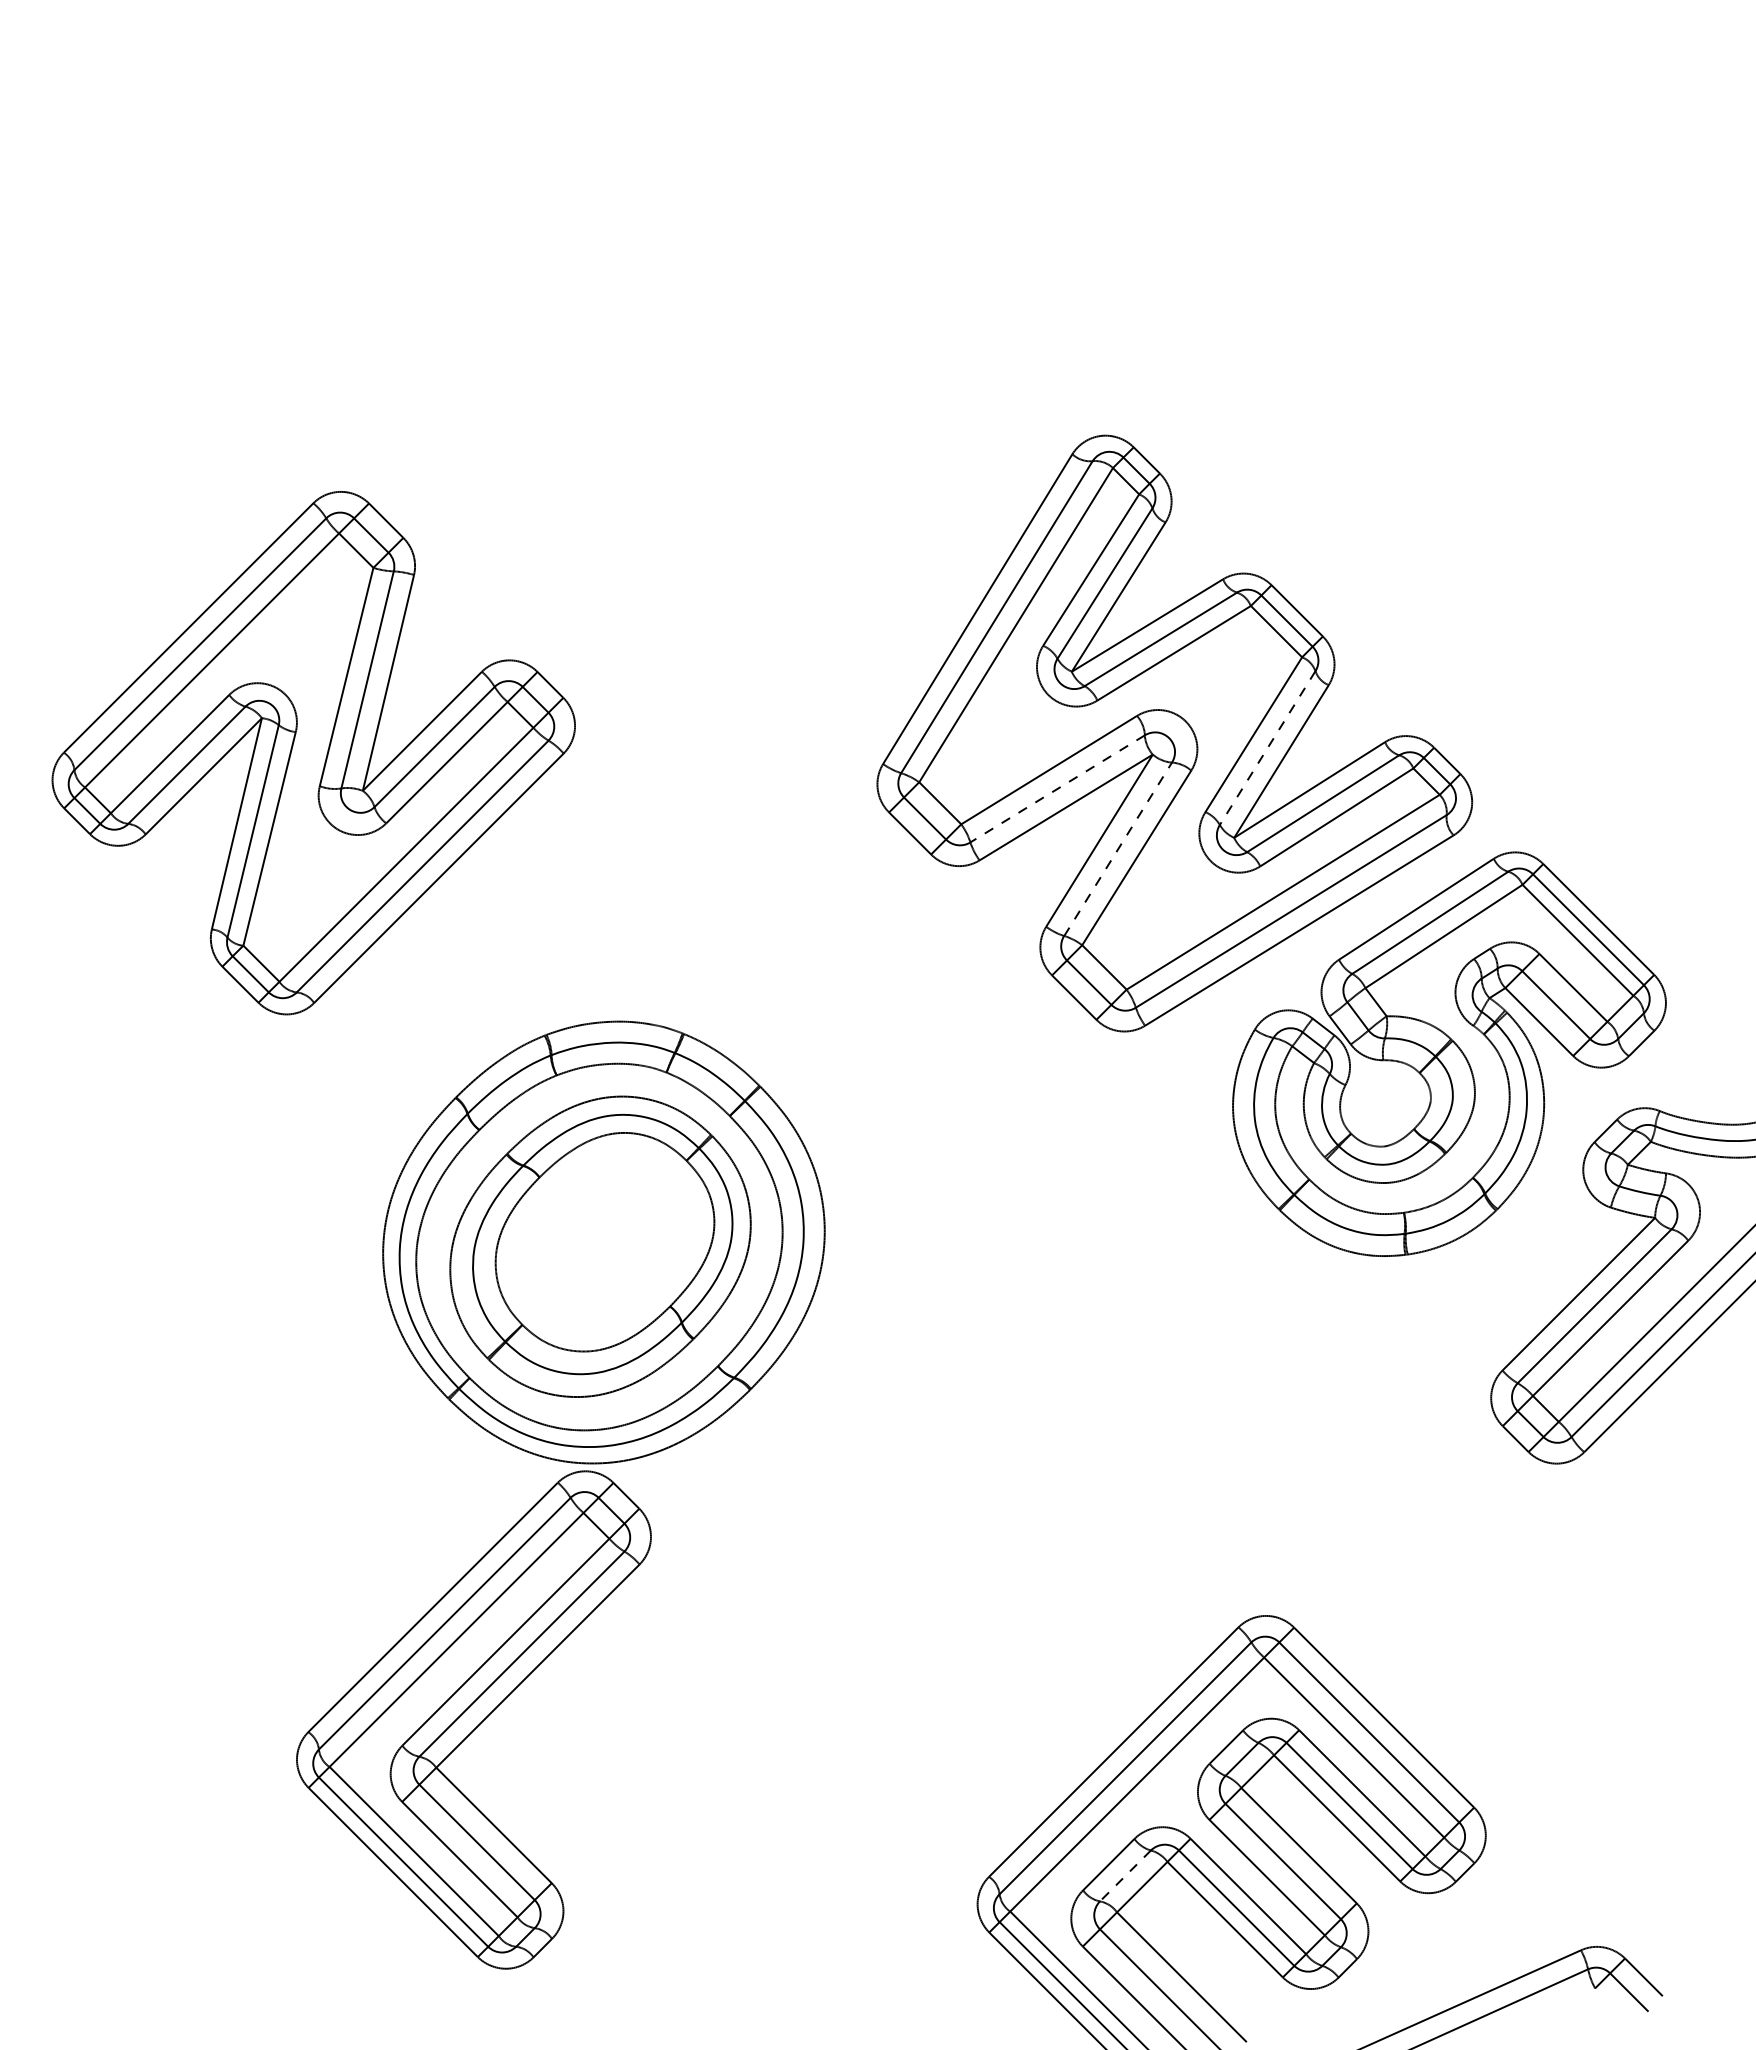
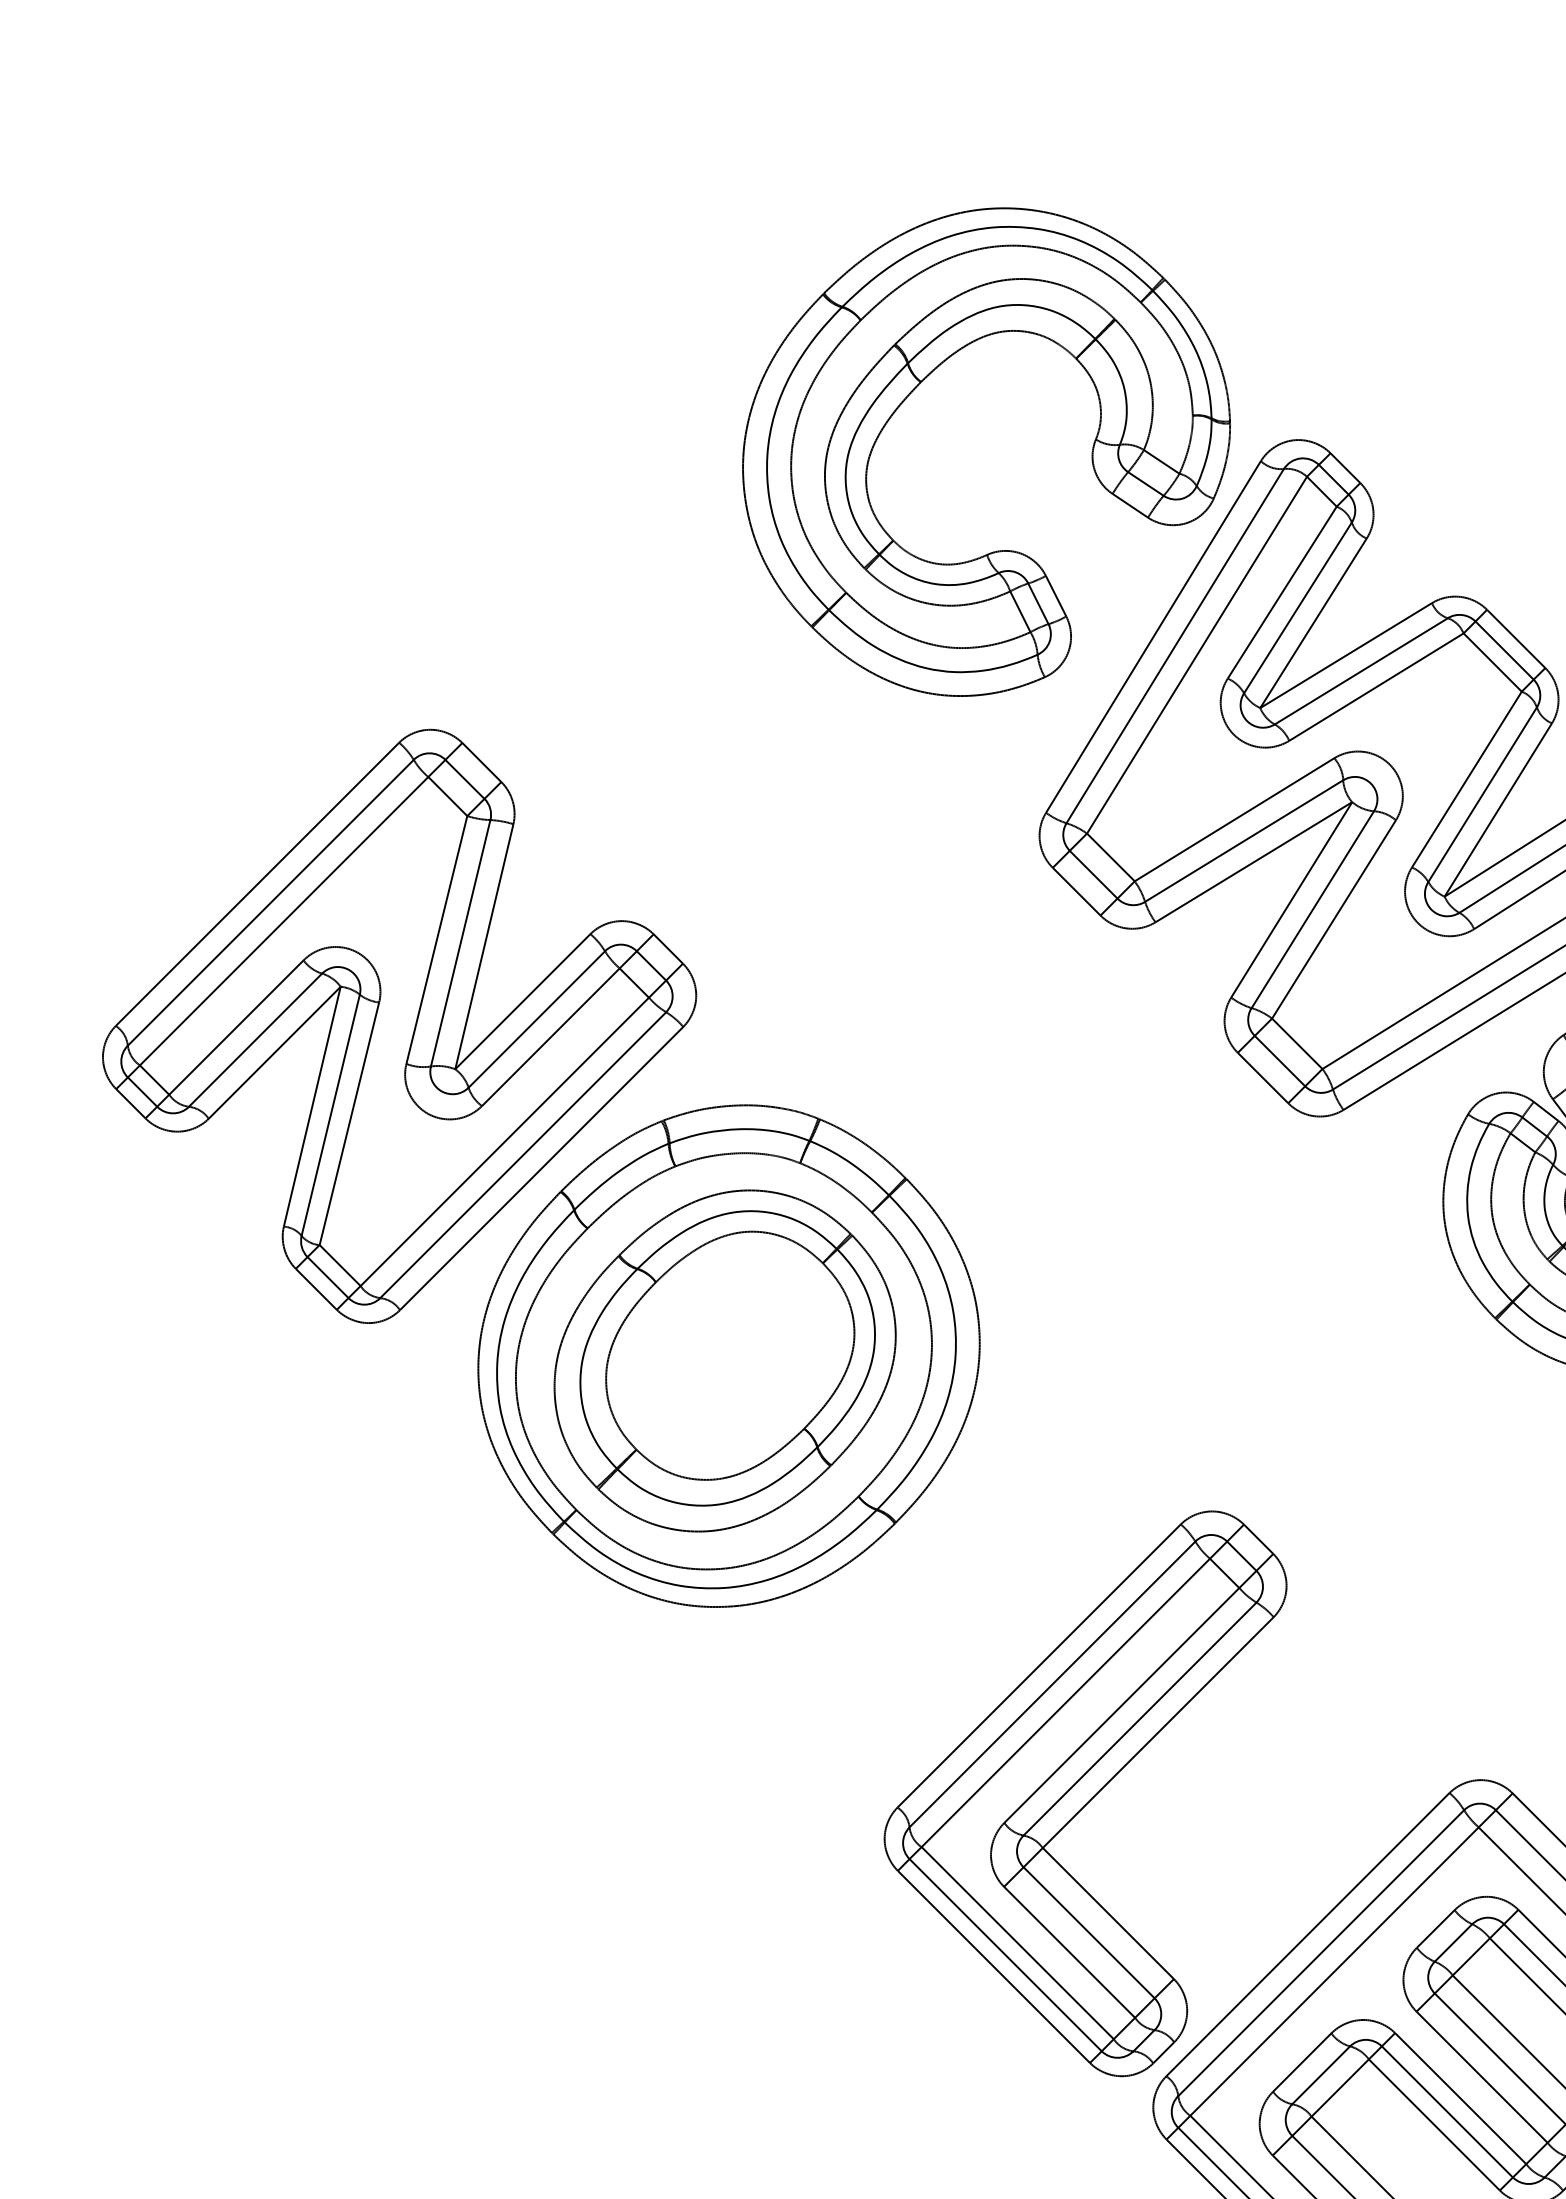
part: (772, 386) -> (920, 384), added
line: (1267, 748) -> (1482, 795), dashed -> solid
part: (313, 753) -> (399, 1026), moved
line: (1057, 789) -> (1244, 841), dashed -> solid
line: (1118, 848) -> (1313, 908), dashed -> solid
part: (473, 1719) -> (1085, 1793), moved
line: (1125, 1876) -> (1321, 2075), dashed -> solid

